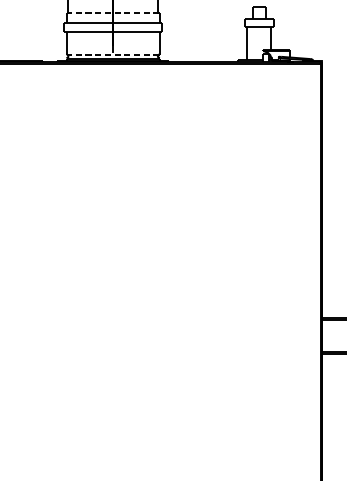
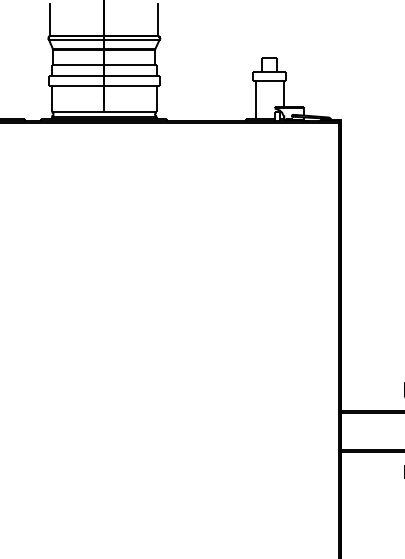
line: (113, 13) -> (104, 65), dashed -> solid
line: (113, 54) -> (104, 112), dashed -> solid

